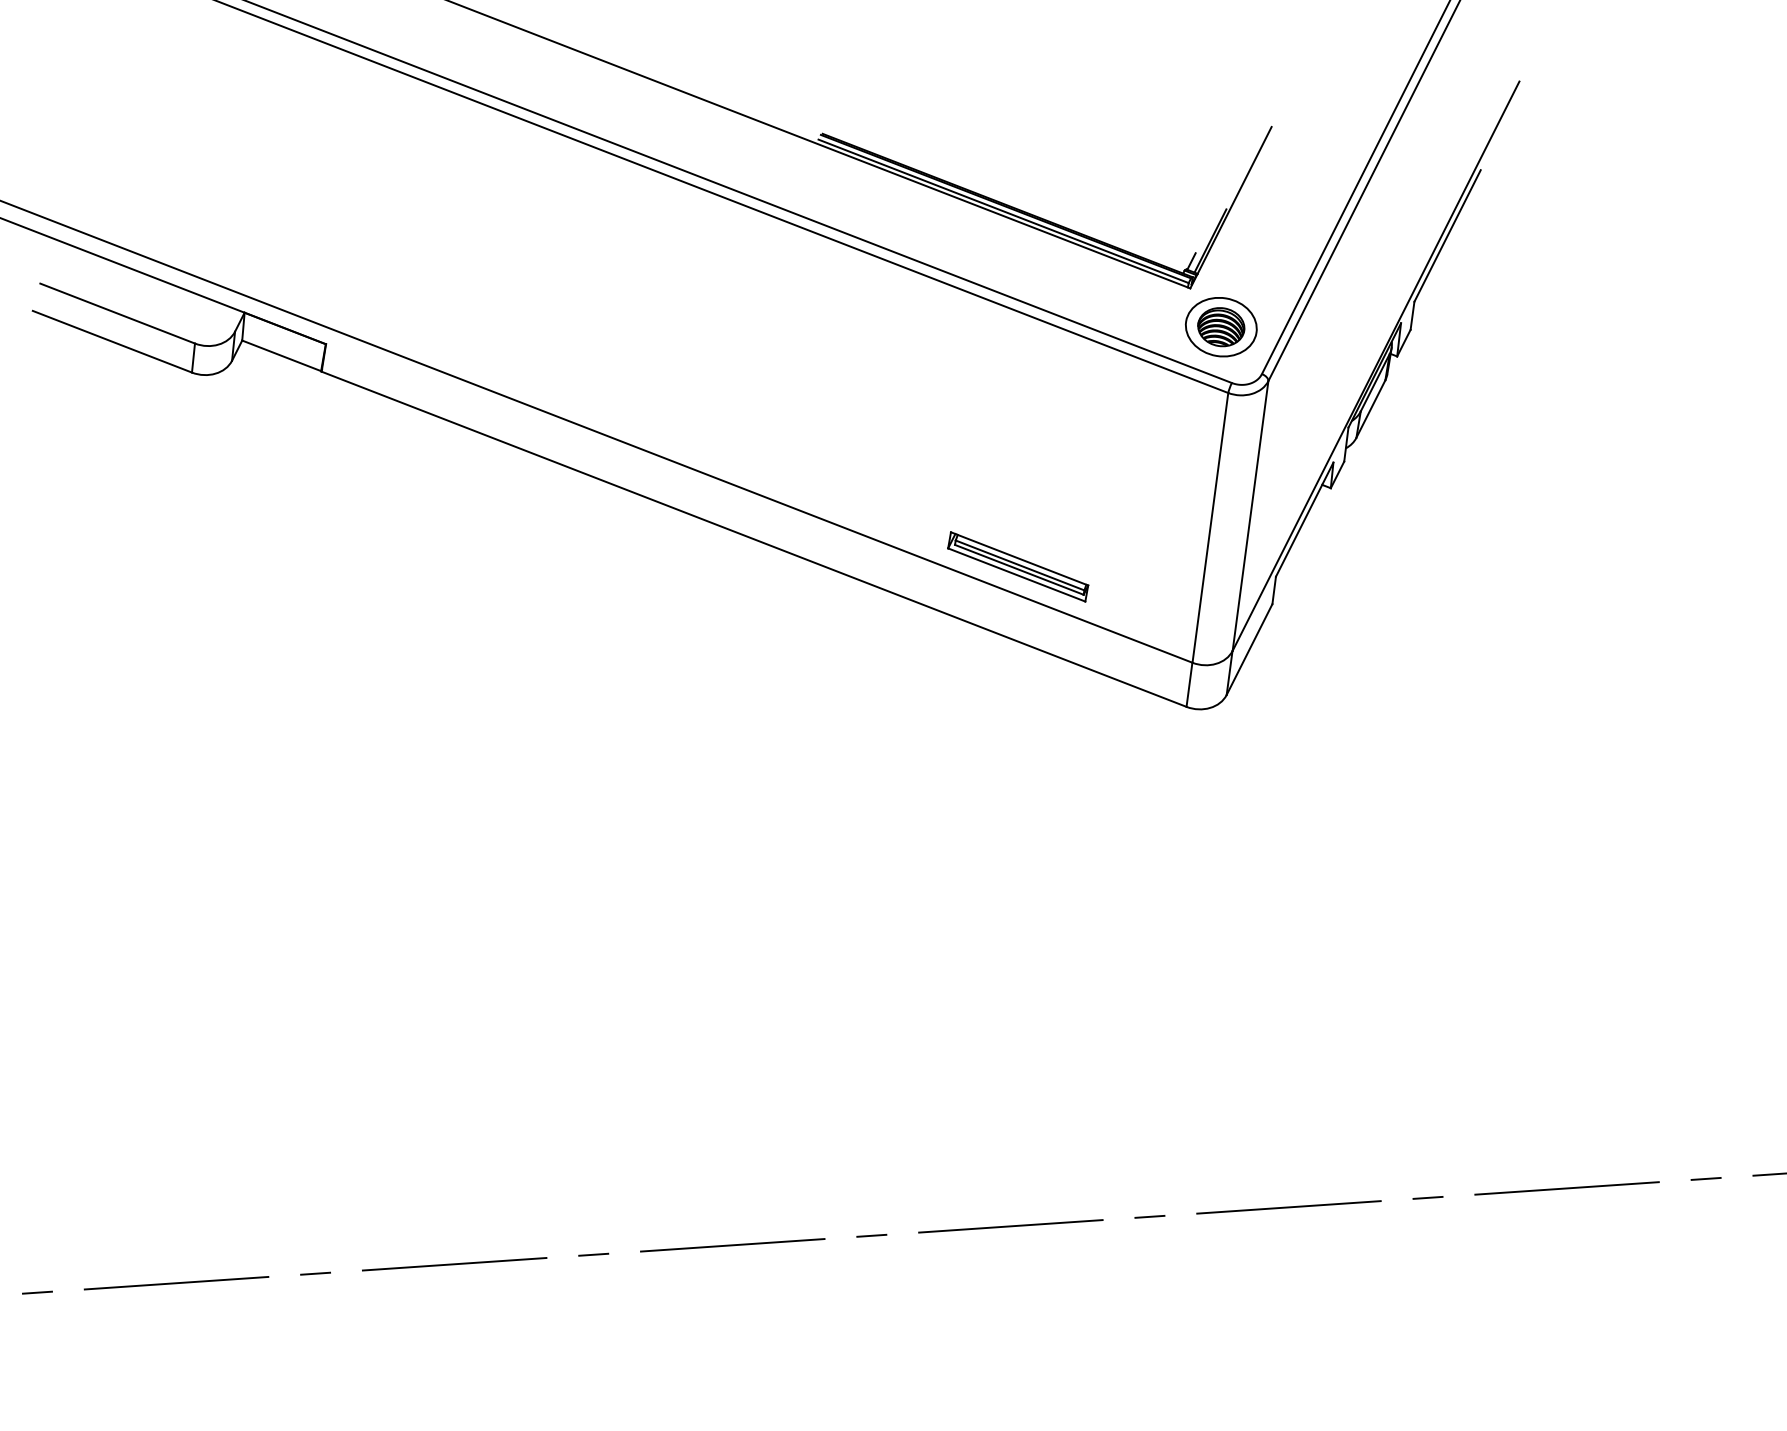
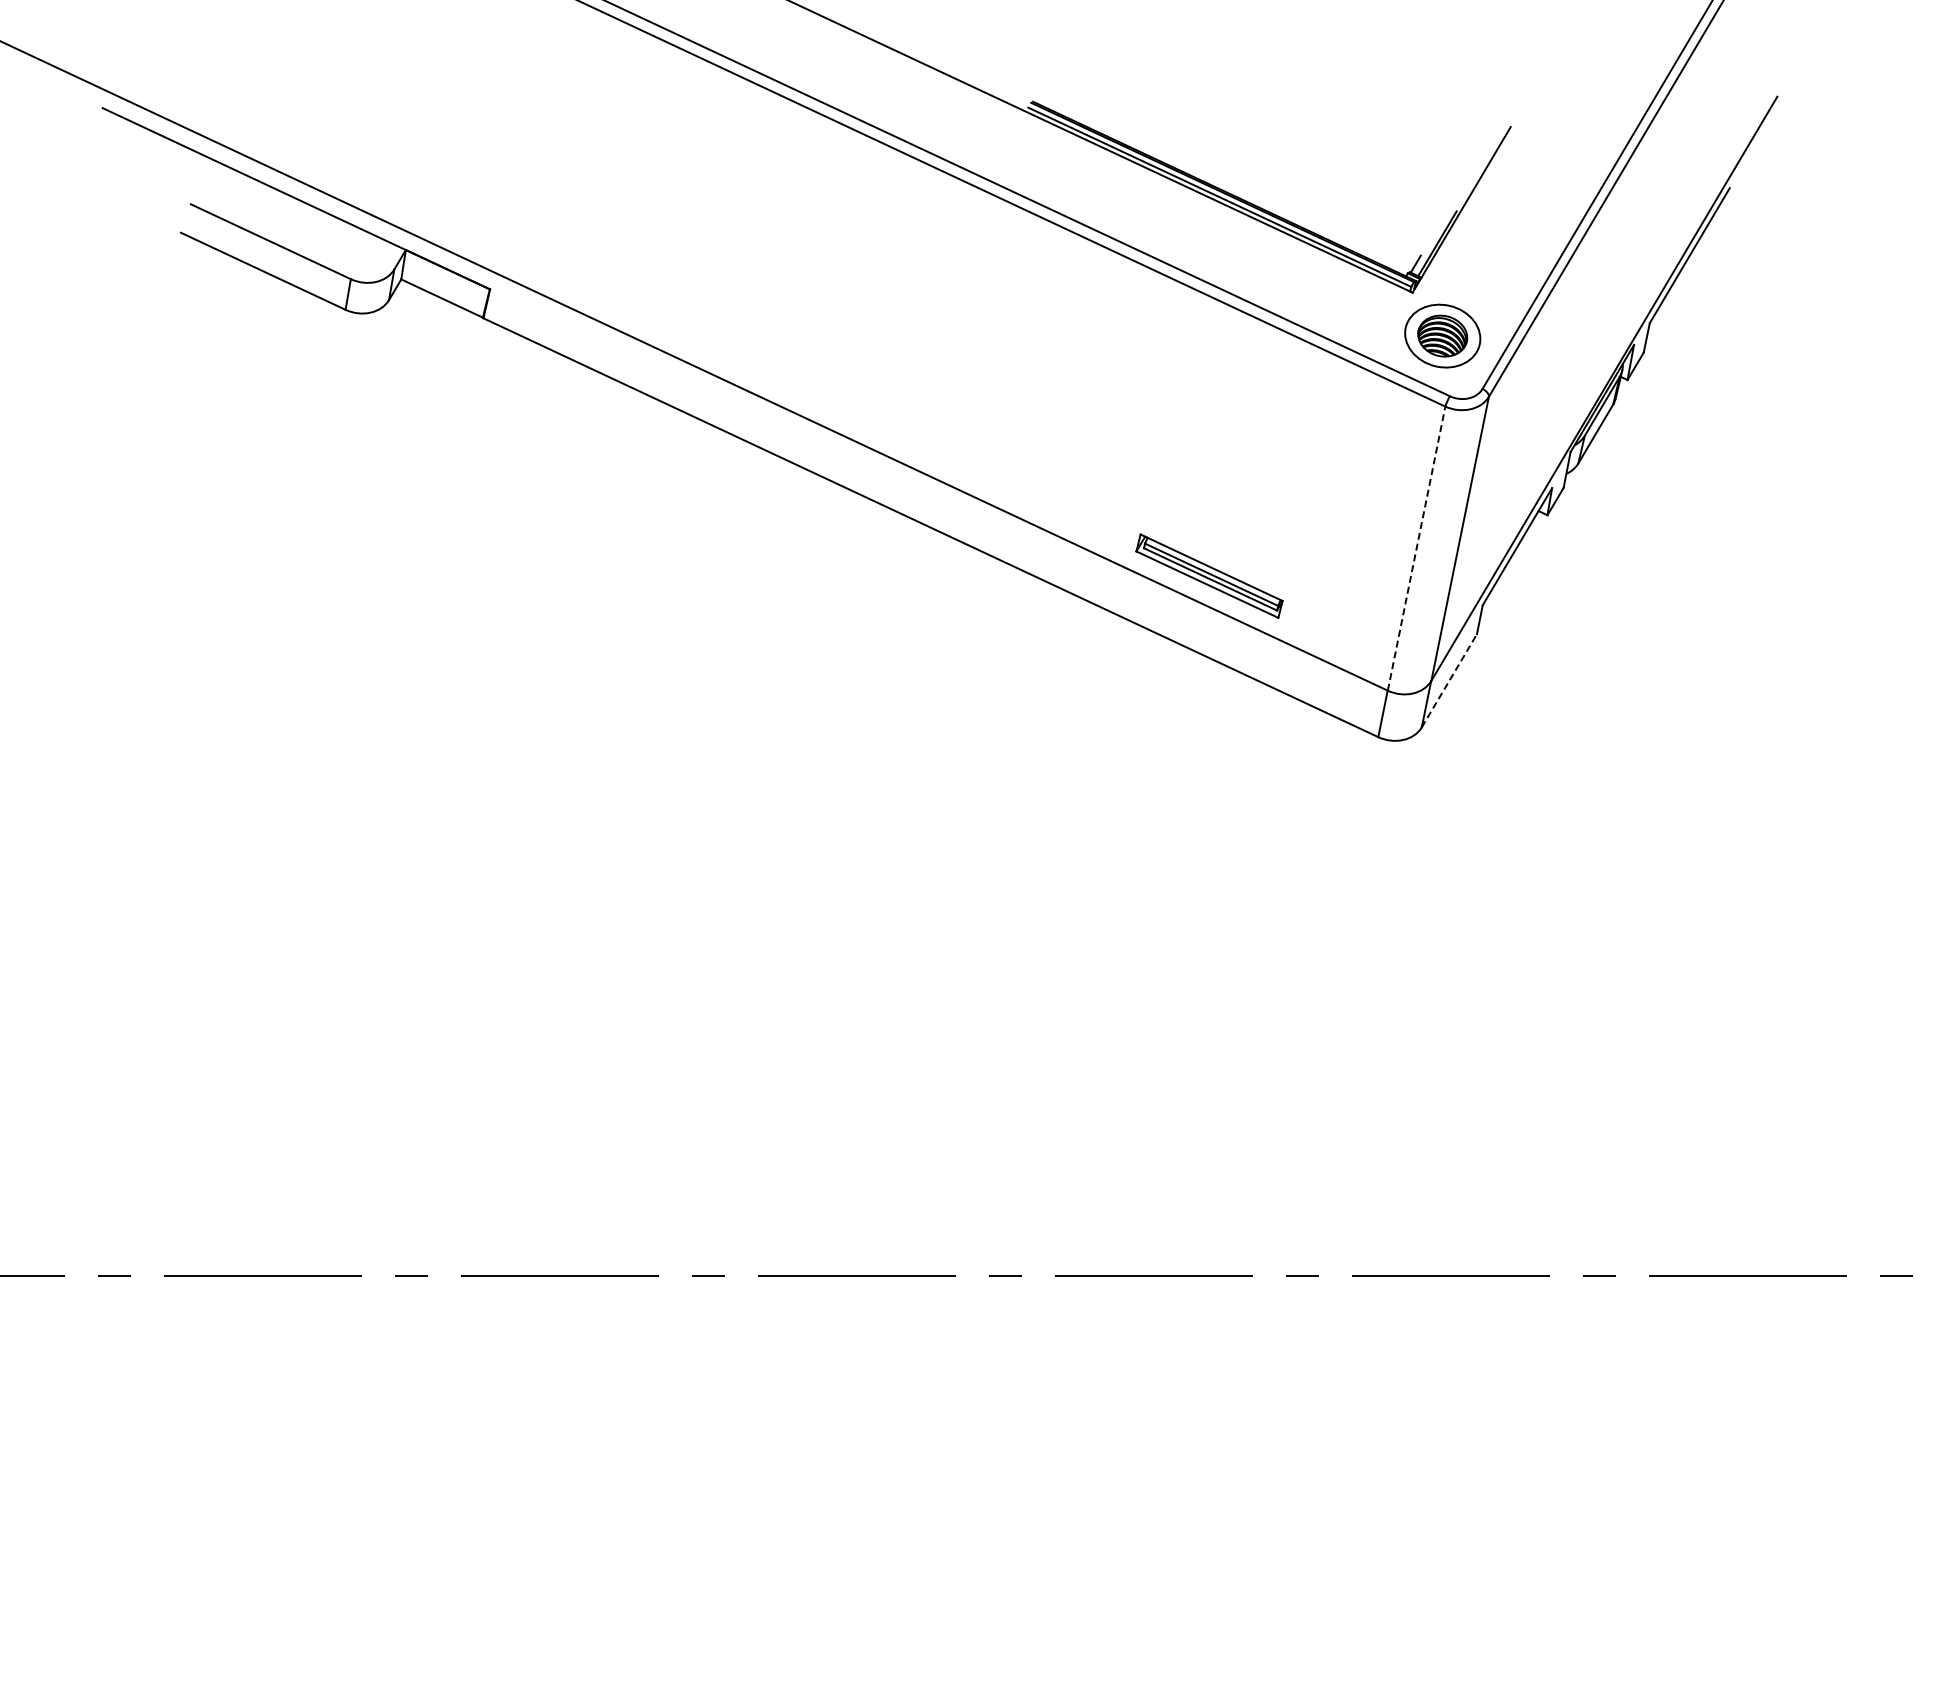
line: (1210, 527) -> (1416, 548), solid -> dashed
line: (1249, 649) -> (1449, 680), solid -> dashed

